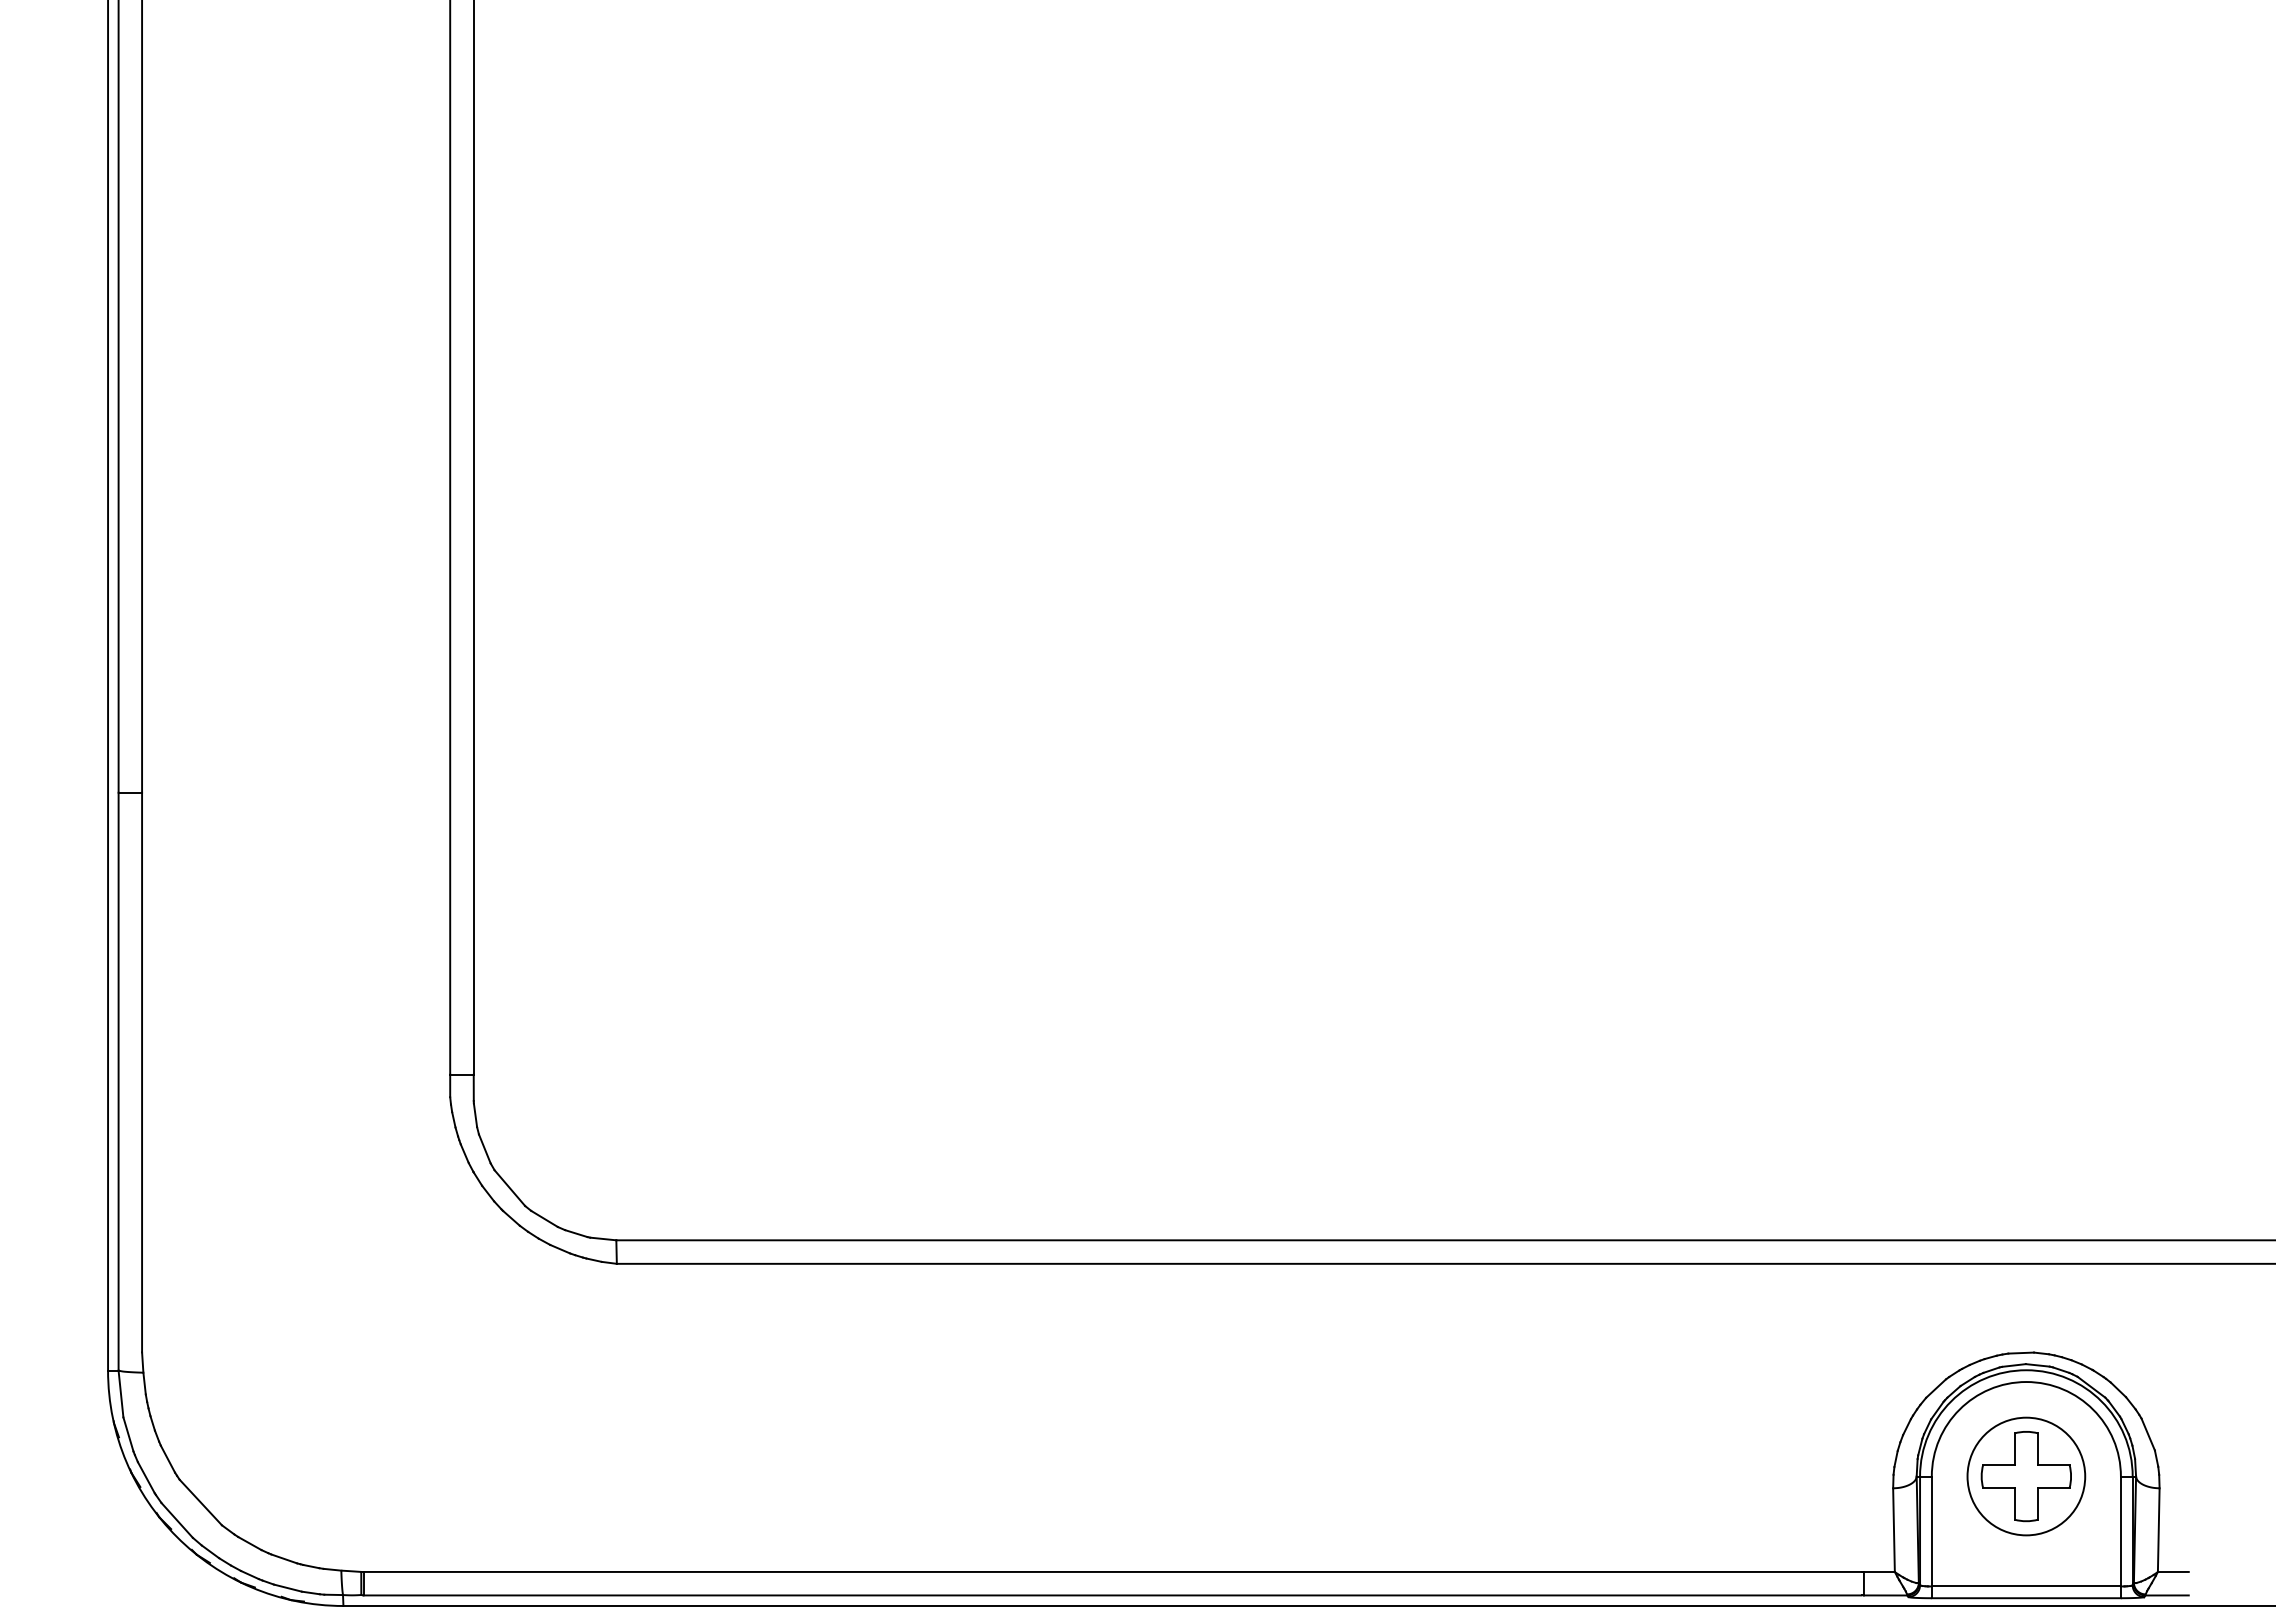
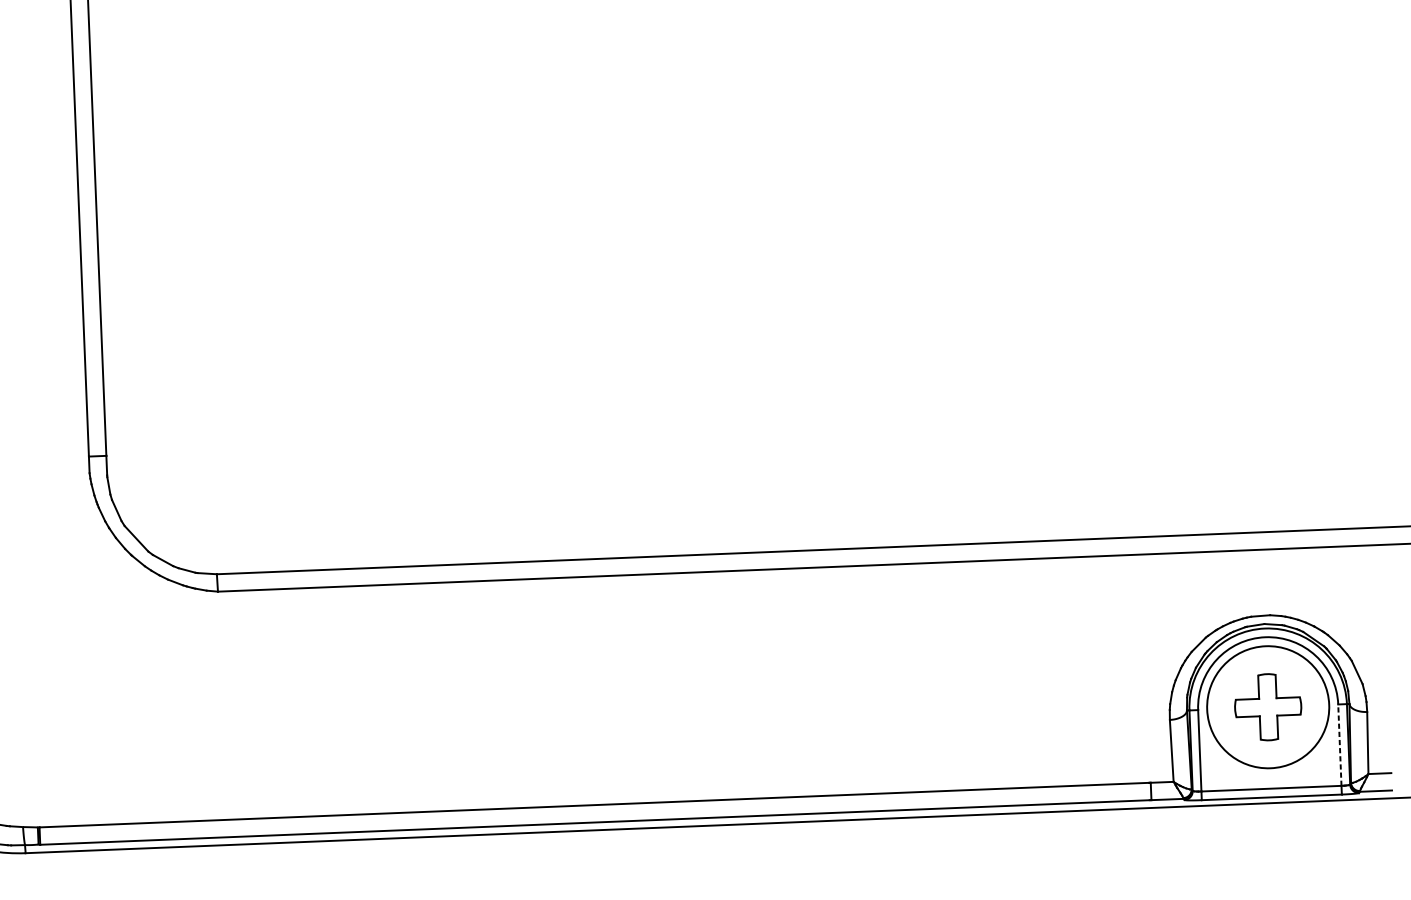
circle: (2026, 1476) -> (1268, 707), size x1.4
line: (2120, 1531) -> (1339, 745), solid -> dashed

